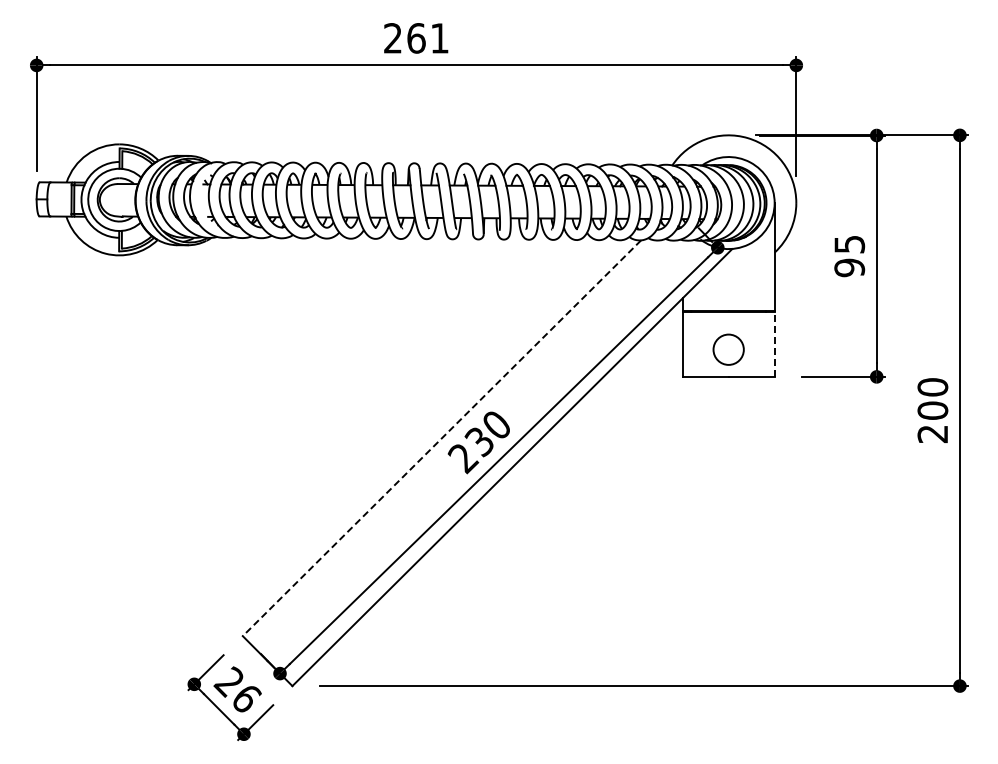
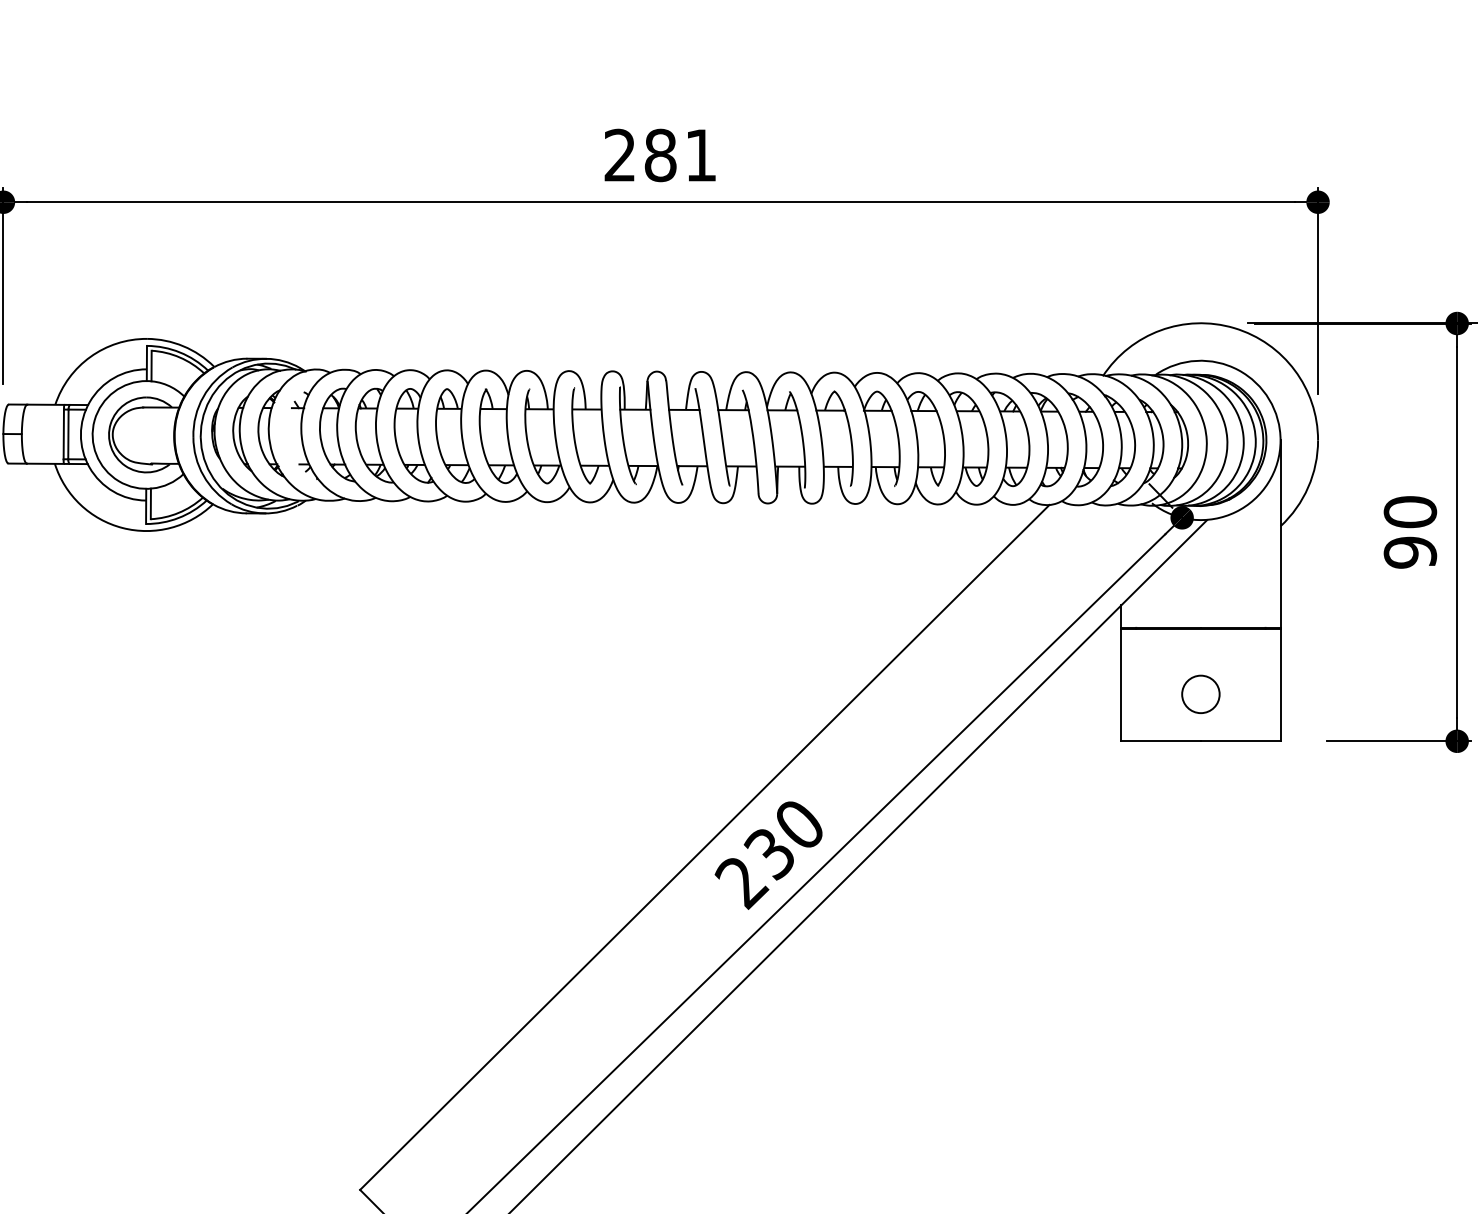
text: (416, 38) -> (660, 155), 261 -> 281
text: (849, 244) -> (1410, 512), 95 -> 90
line: (774, 343) -> (1280, 683), dashed -> solid
circle: (728, 349) -> (1200, 693), size x0.71
line: (441, 438) -> (703, 847), dashed -> solid

